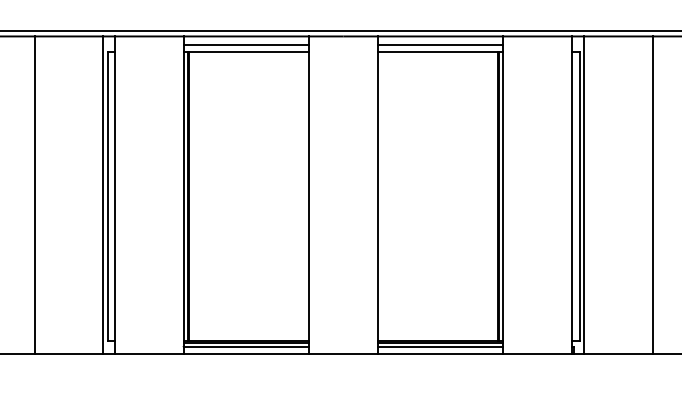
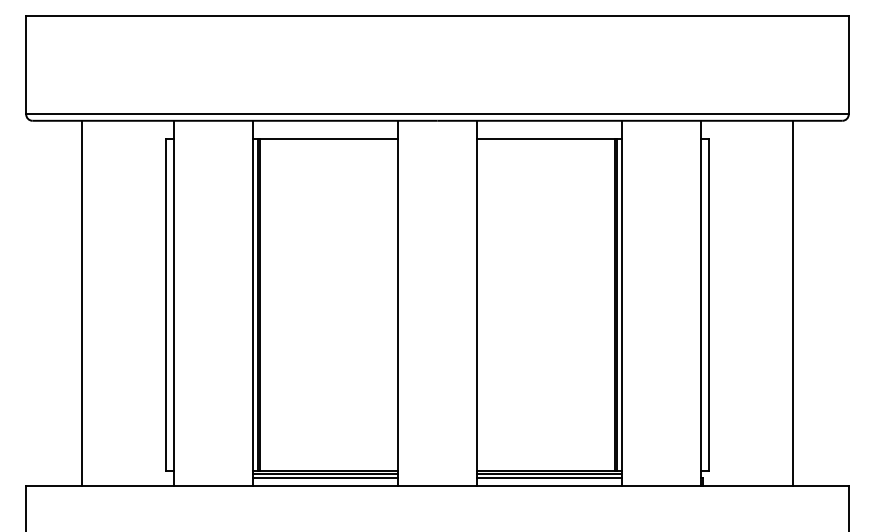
line: (246, 44) -> (325, 130), removed
line: (440, 44) -> (549, 130), removed
line: (103, 195) -> (160, 303), removed
line: (584, 195) -> (714, 303), removed

